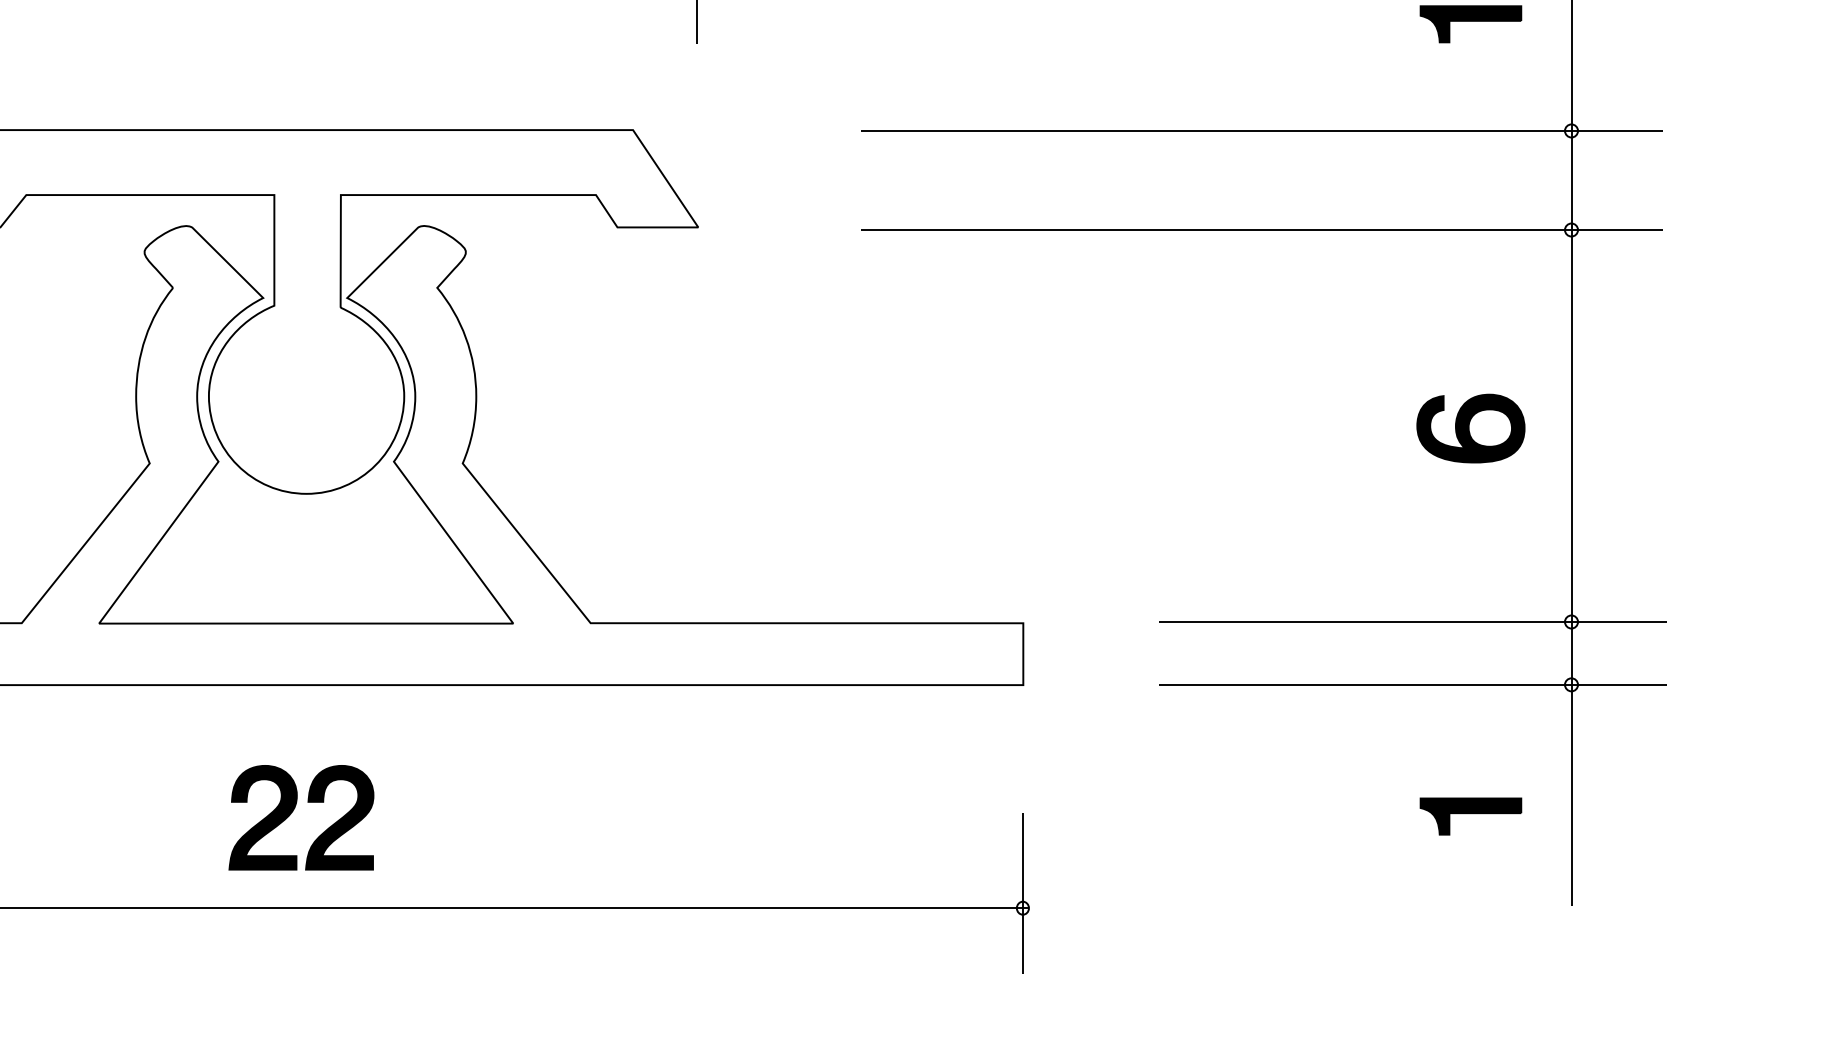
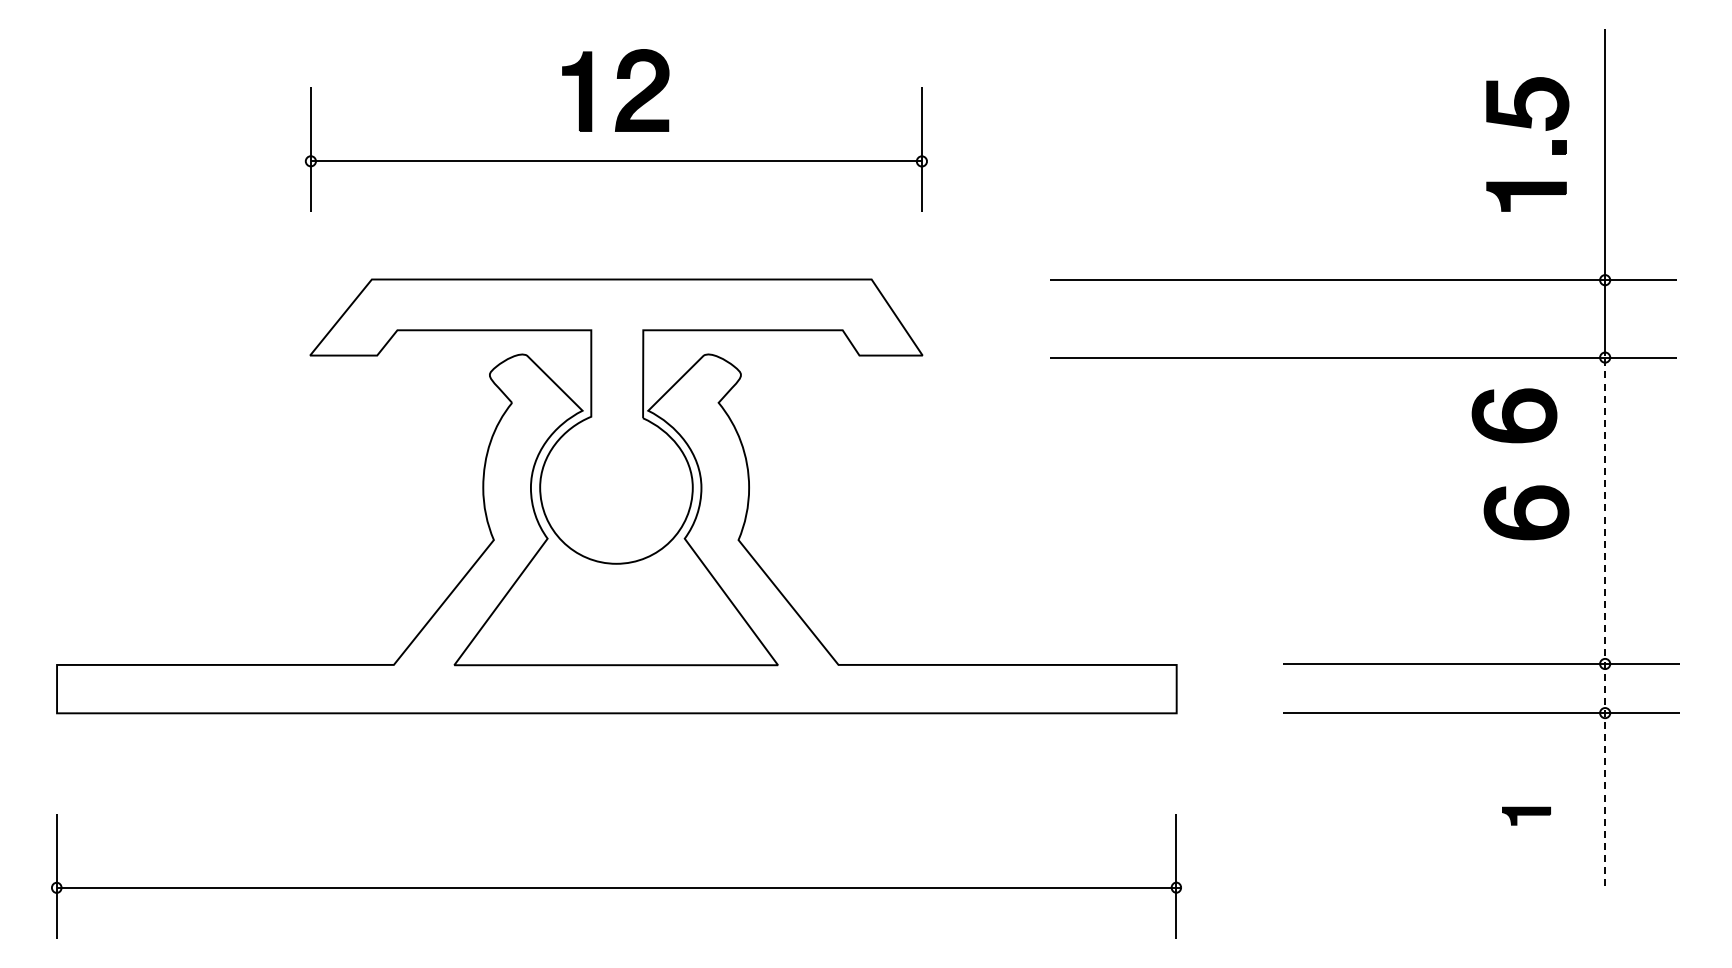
part: (1455, 304) -> (1514, 415), added
line: (1571, 565) -> (1605, 619), solid -> dashed
part: (293, 812) -> (606, 812), removed
part: (1470, 817) -> (1526, 816), size x0.6

